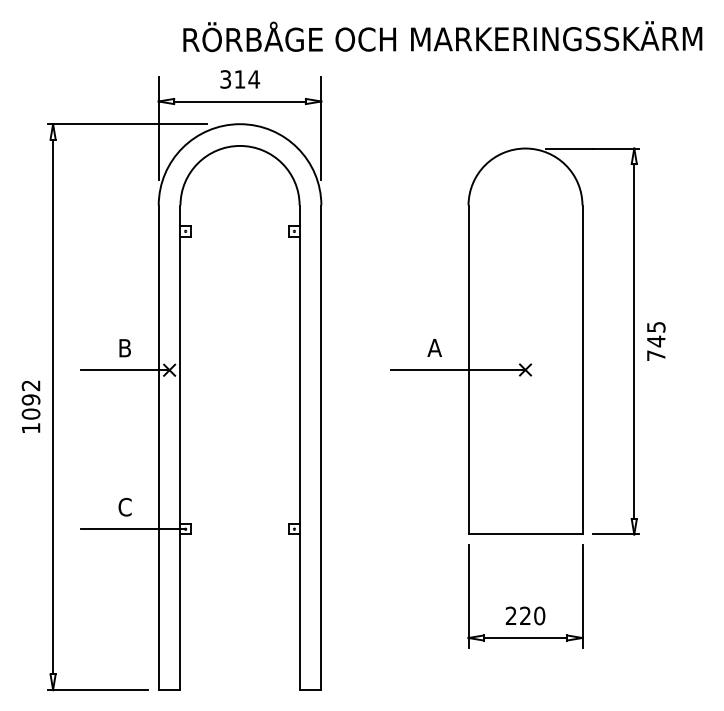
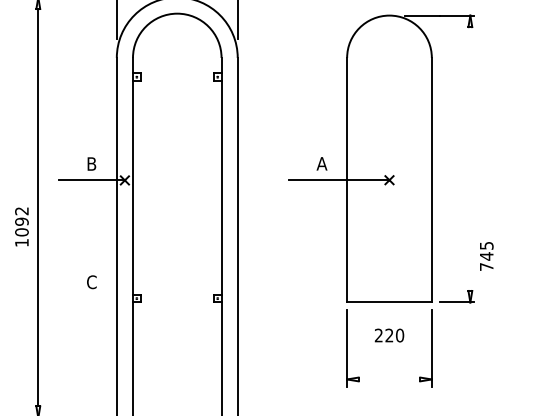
line: (634, 341) -> (470, 159), removed
text: (656, 341) -> (486, 256), moved
text: (30, 406) -> (21, 226), moved
line: (133, 529) -> (98, 298), removed
text: (525, 615) -> (389, 335), moved
line: (525, 637) -> (389, 379), removed

